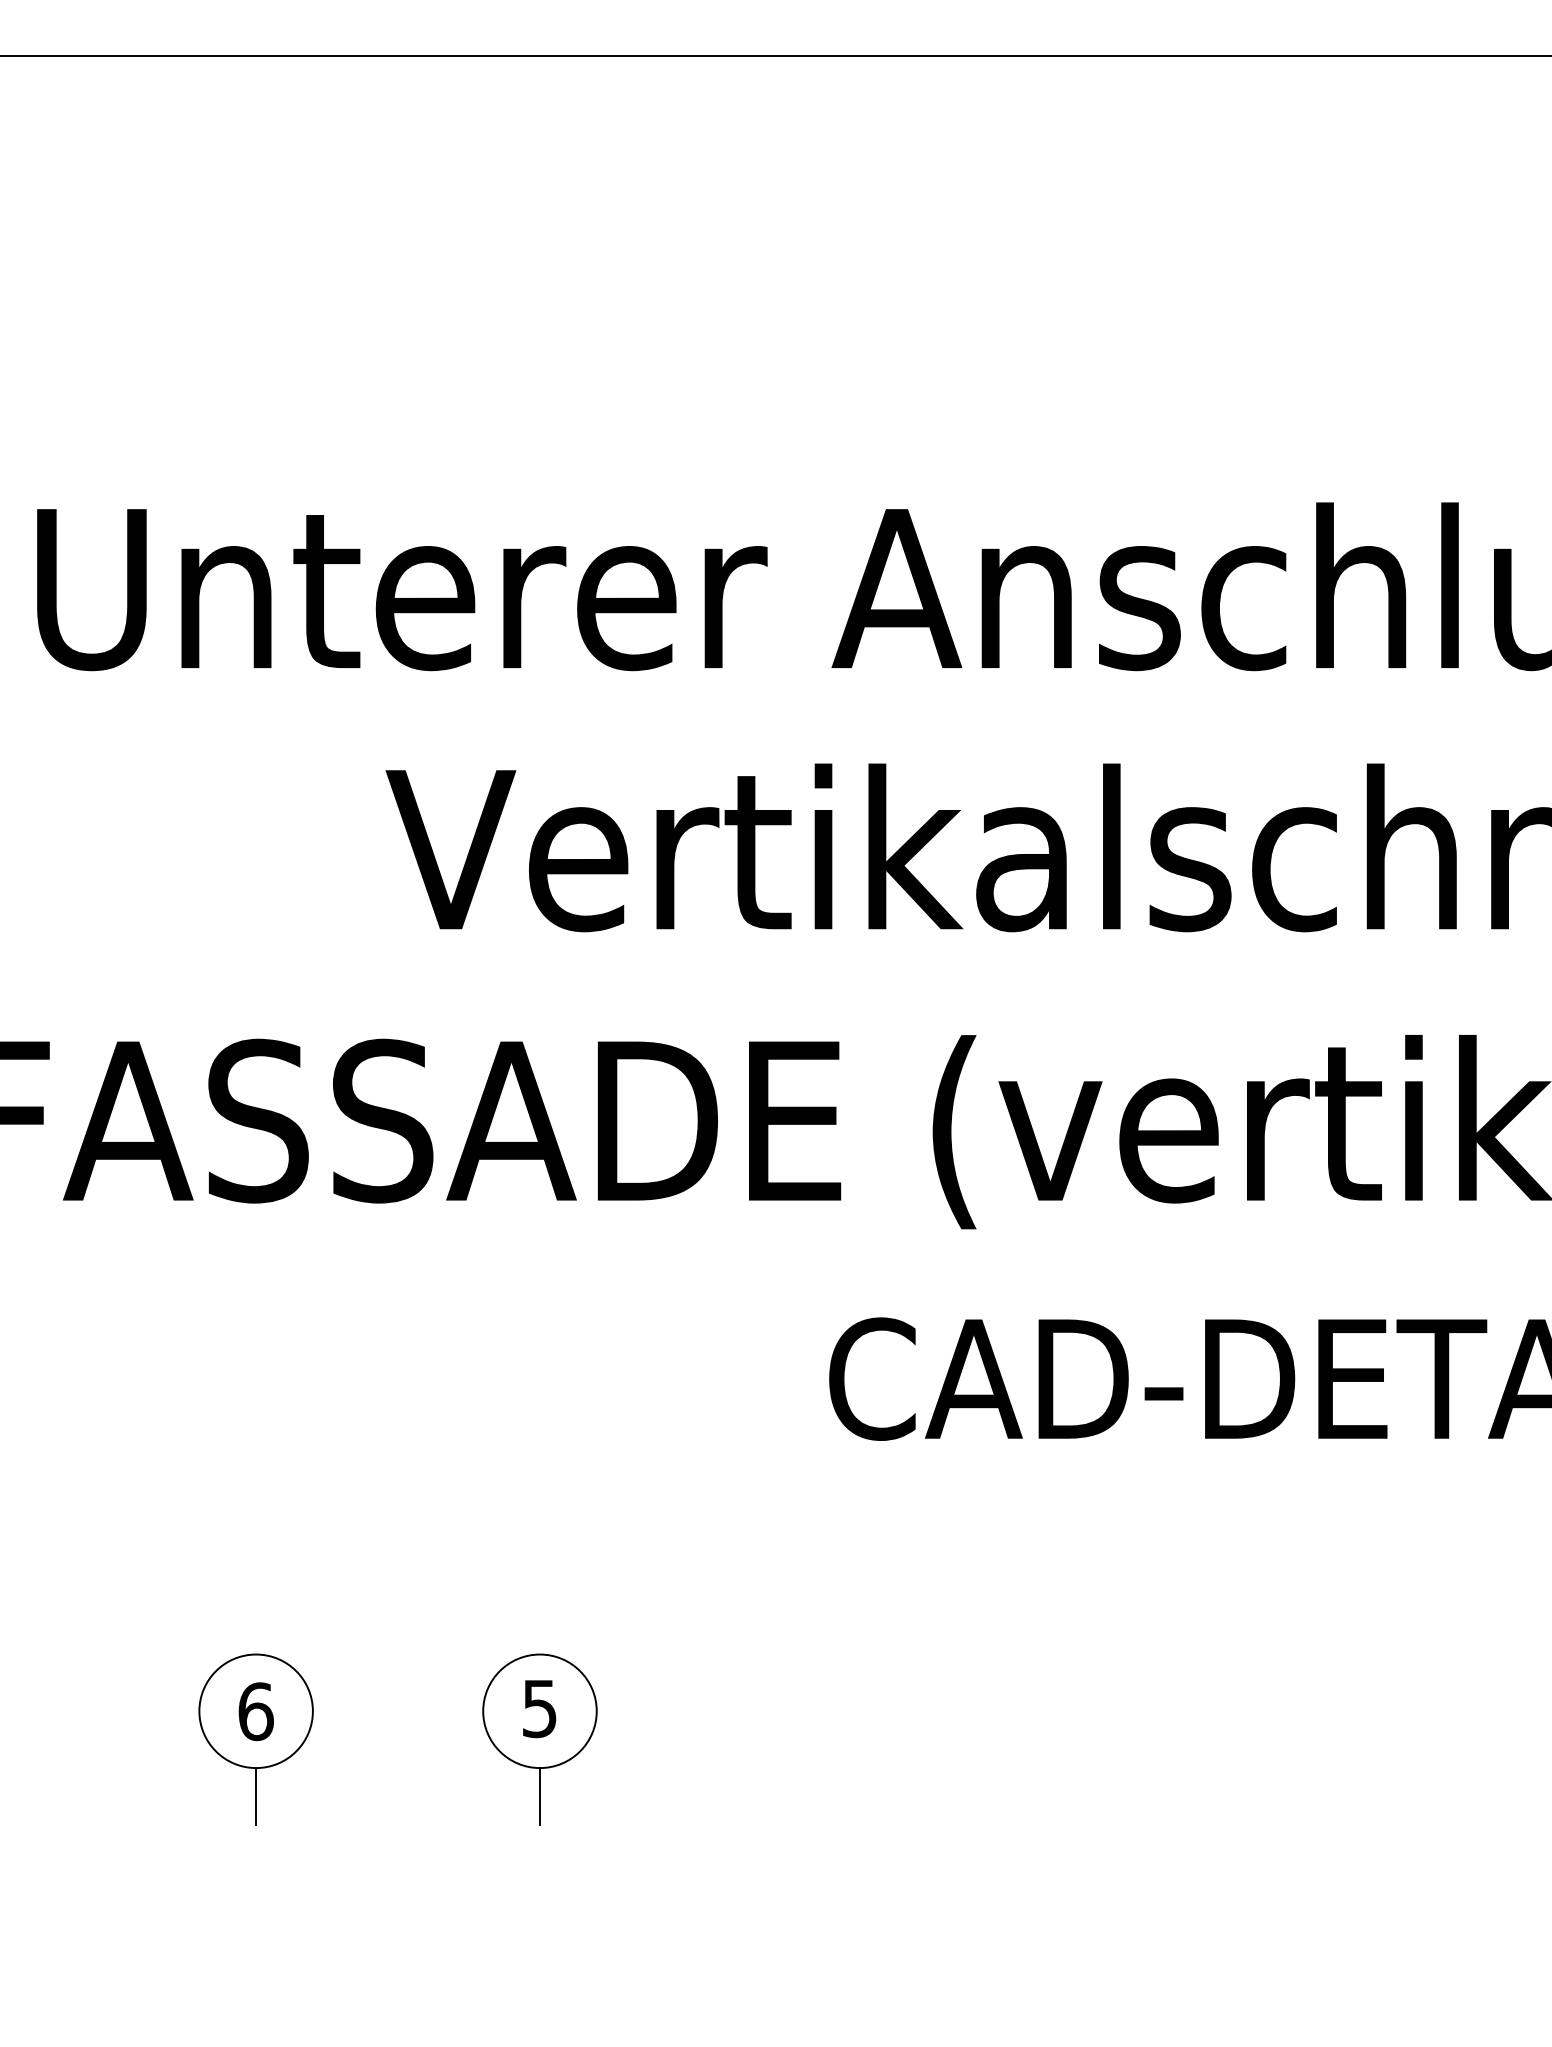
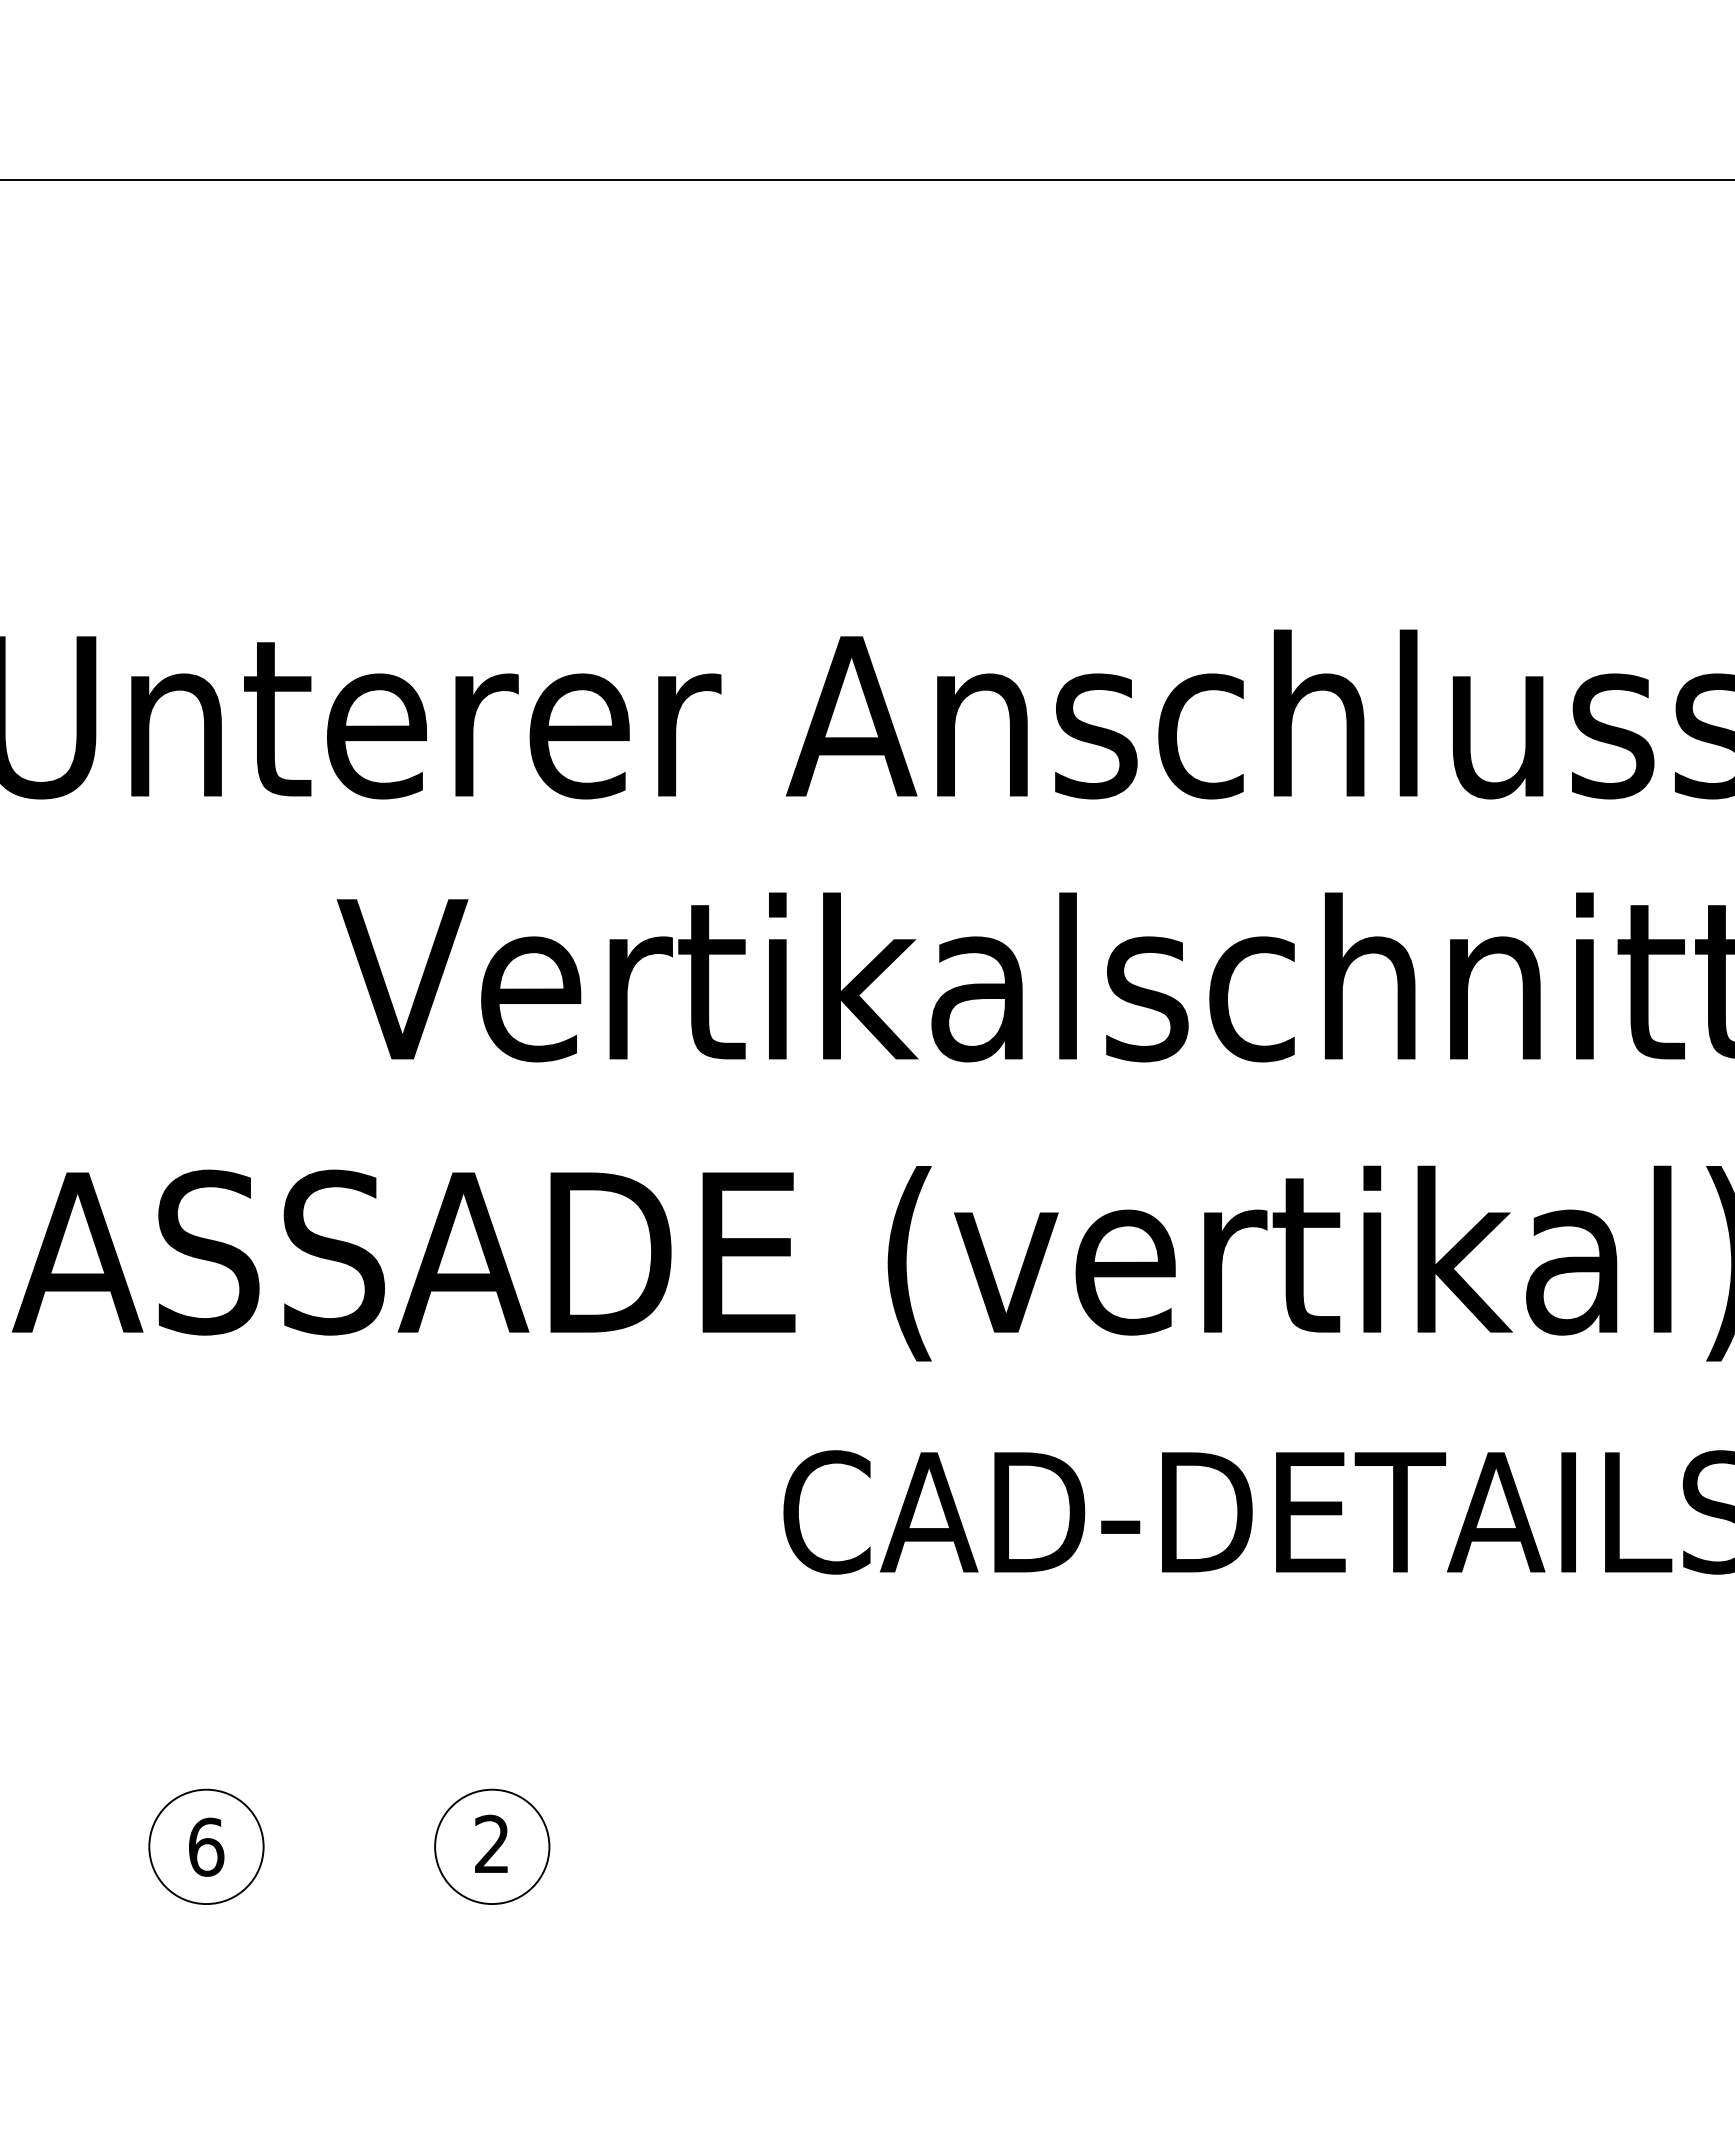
text: (539, 1707) -> (491, 1843), 5 -> 2
line: (256, 1796) -> (206, 1932), removed
line: (540, 1796) -> (492, 1932), removed

